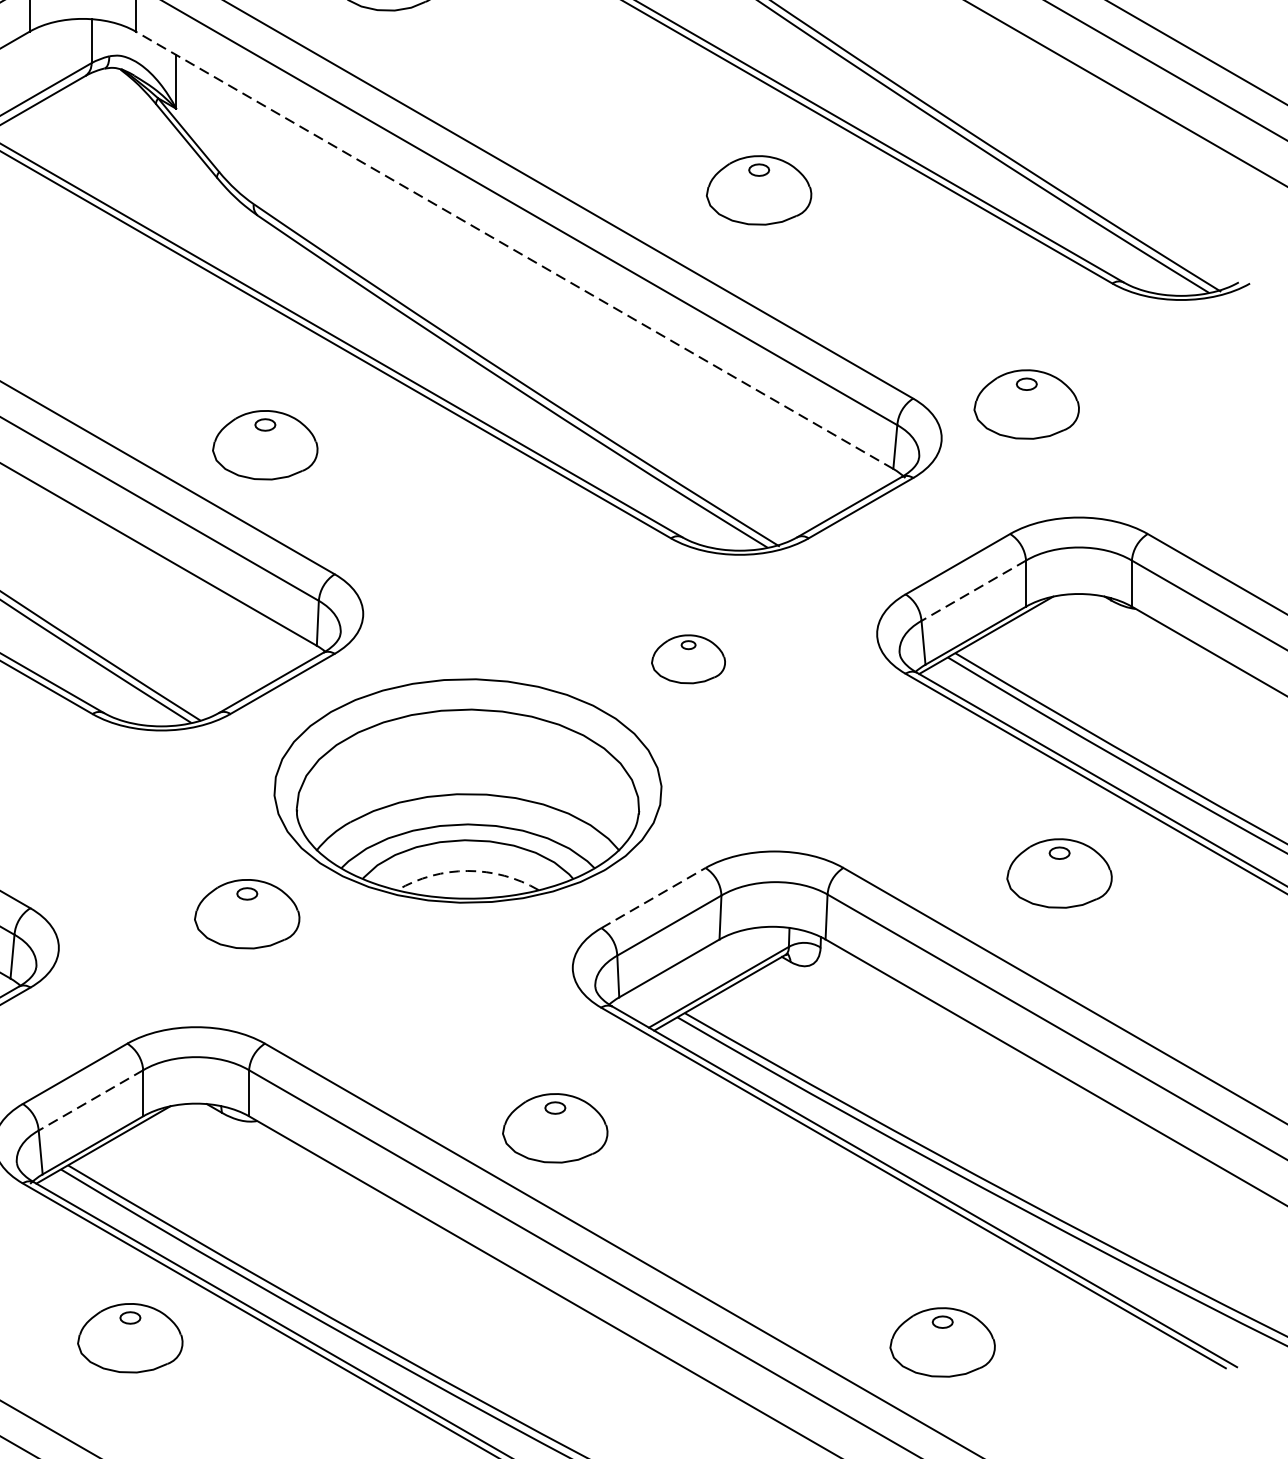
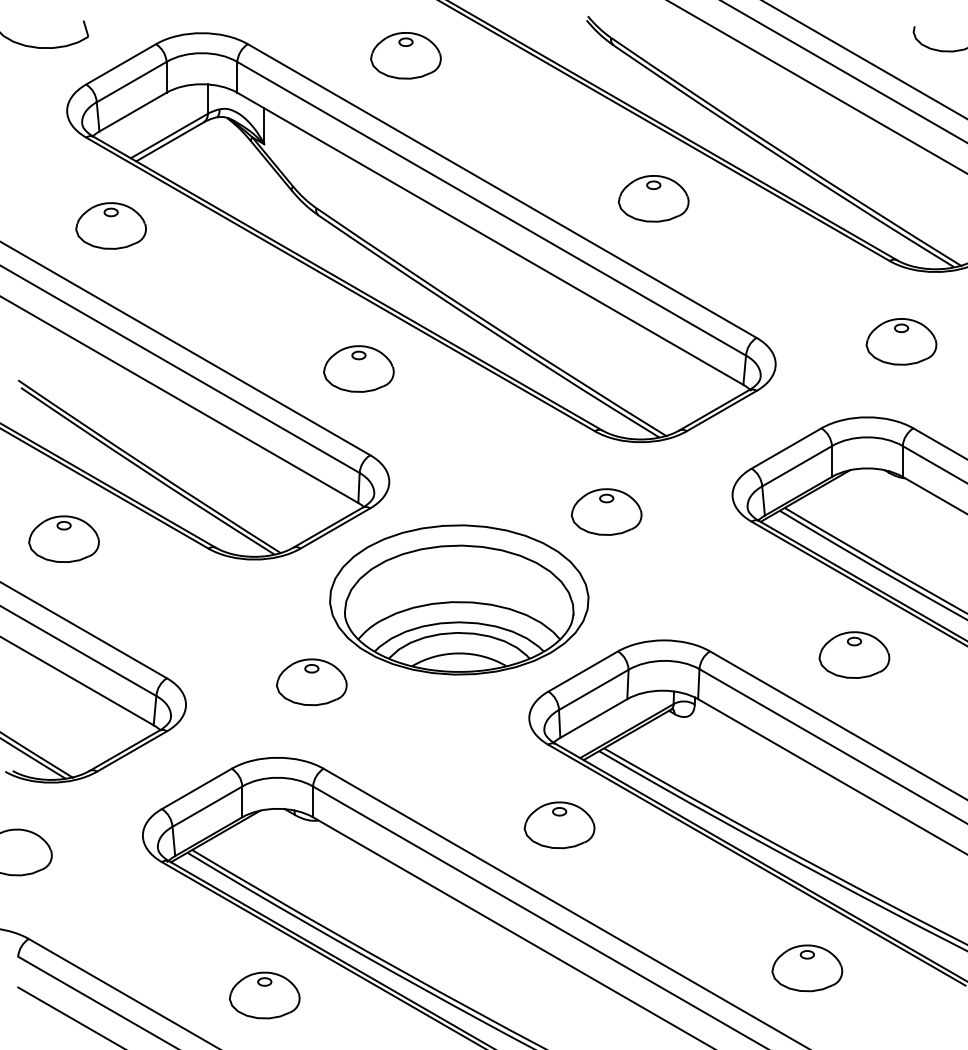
line: (513, 249) -> (489, 238), dashed -> solid
part: (1026, 404) -> (901, 341), moved
part: (264, 444) -> (358, 368), moved
line: (972, 591) -> (796, 466), dashed -> solid
part: (688, 658) -> (606, 511), size x1.43
arc: (468, 871) -> (459, 653), dashed -> solid
line: (653, 898) -> (583, 671), dashed -> solid
line: (91, 1100) -> (207, 806), dashed -> solid
part: (555, 1128) -> (559, 825), moved
part: (129, 1338) -> (264, 995), moved
part: (942, 1342) -> (807, 968), moved

